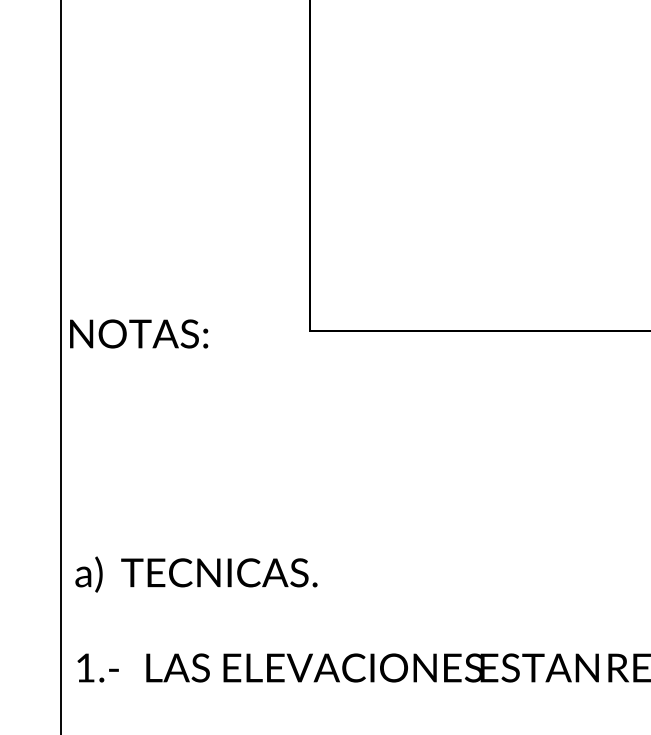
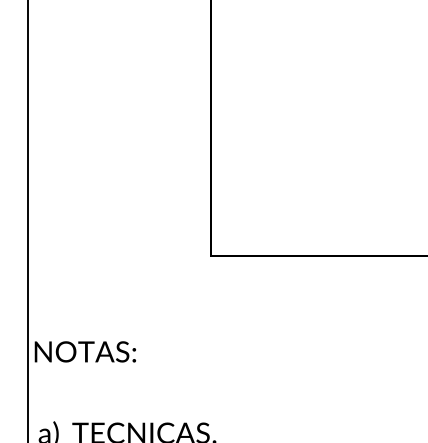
text: (139, 333) -> (85, 351), moved

